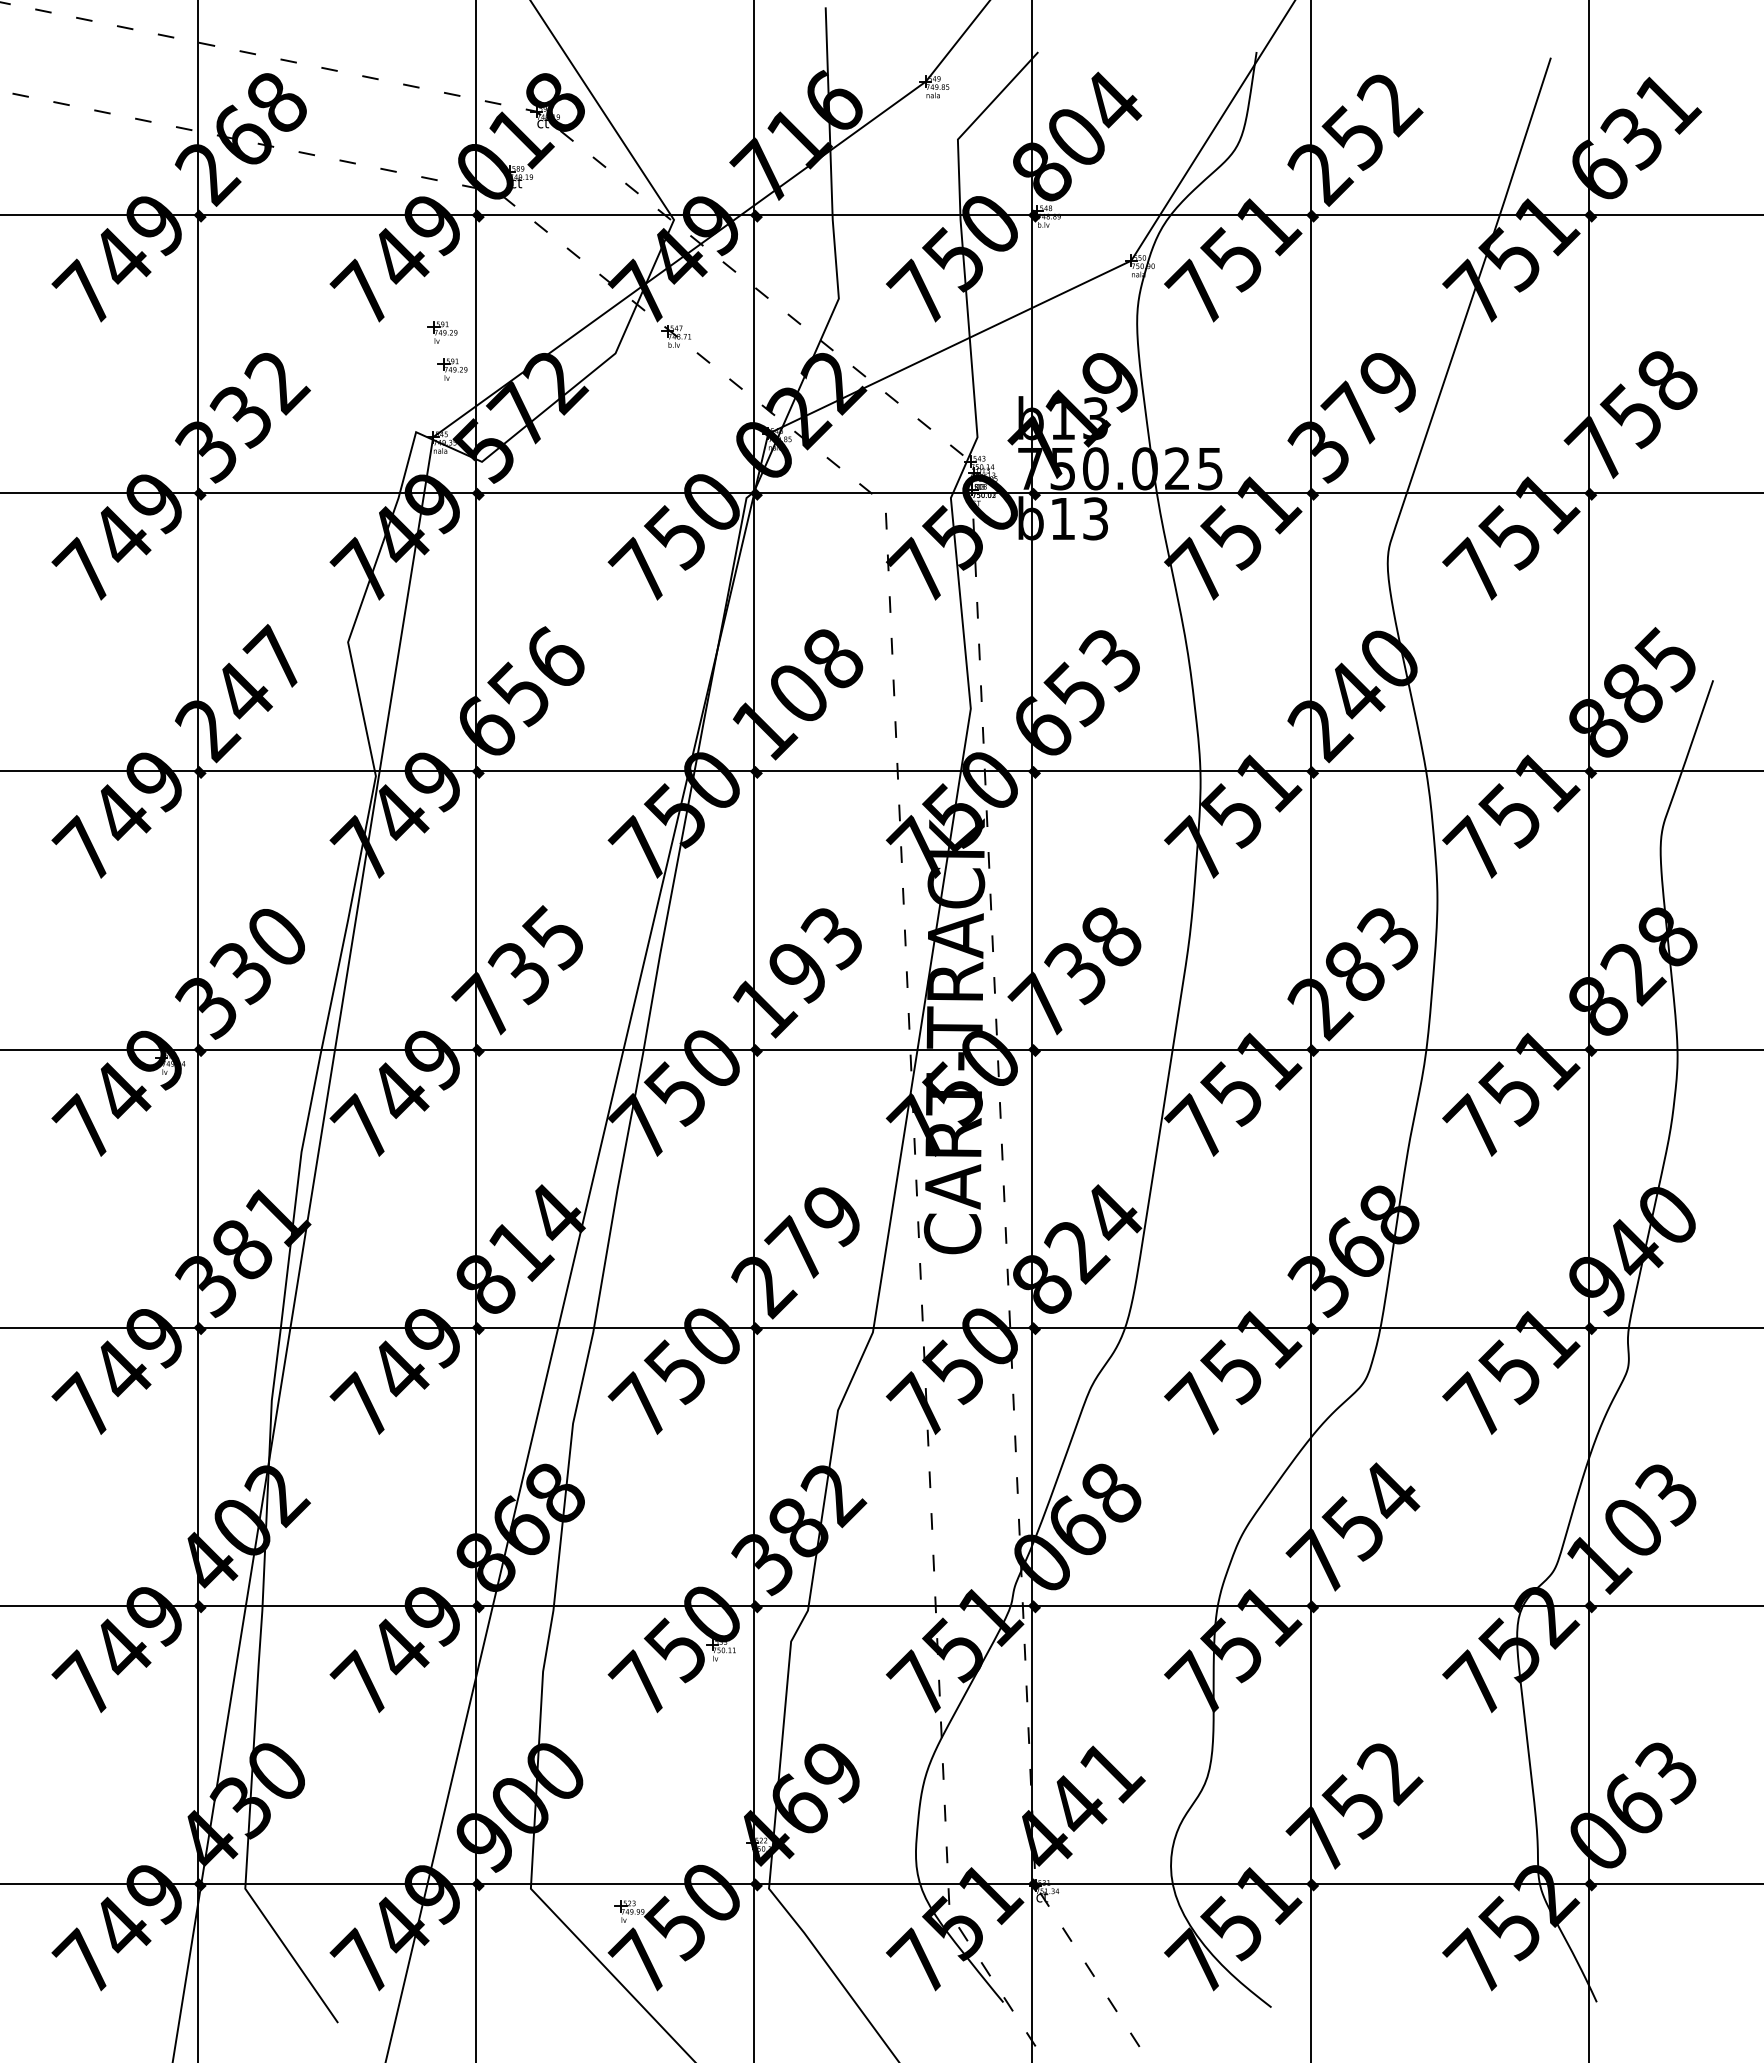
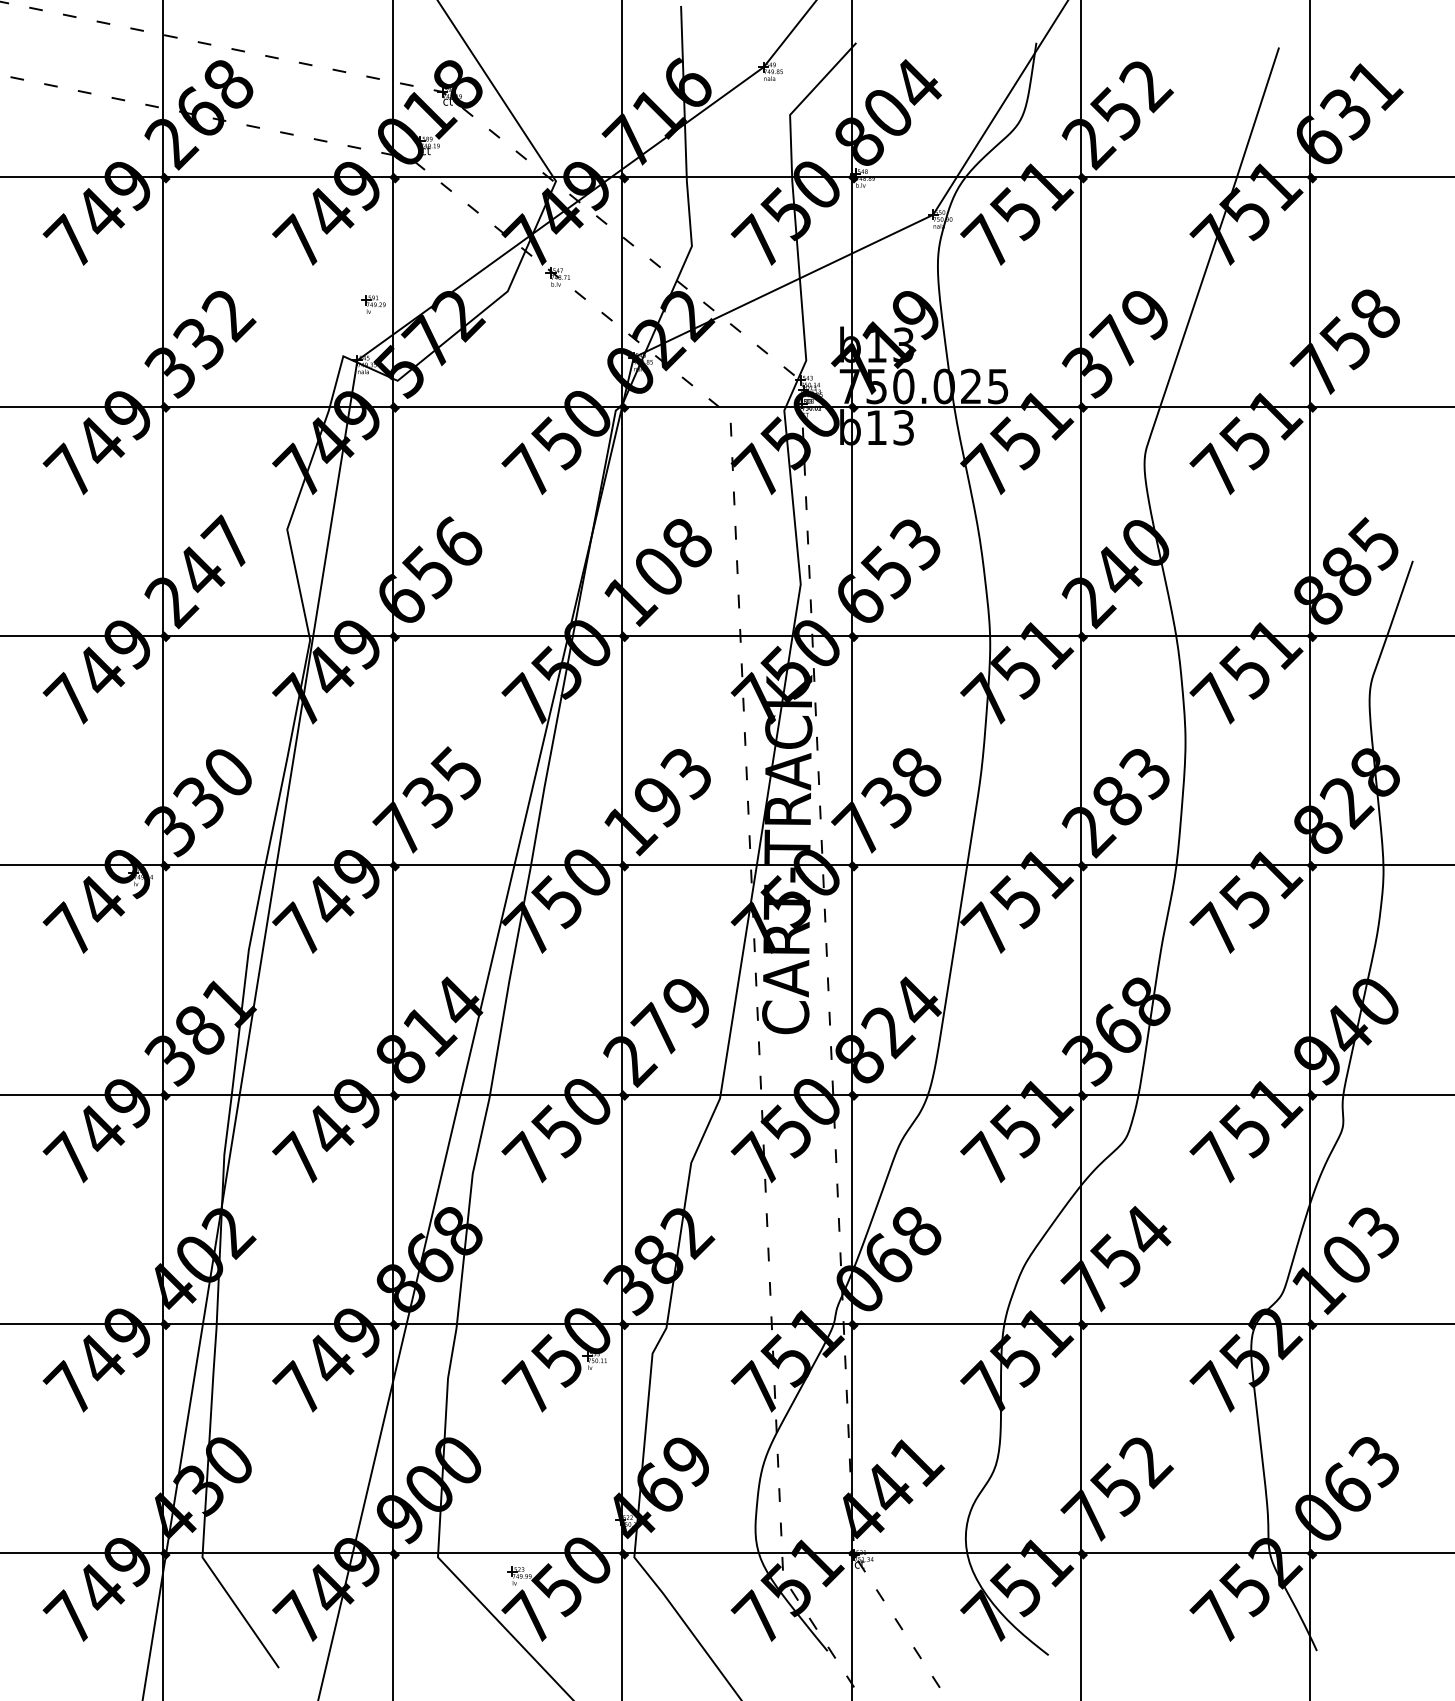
part: (442, 332) -> (365, 274), removed

